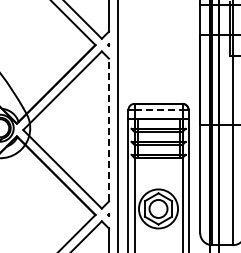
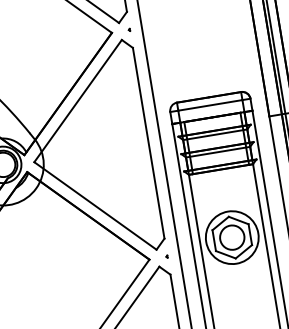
line: (159, 109) -> (211, 104), dashed -> solid
line: (108, 129) -> (147, 142), dashed -> solid

